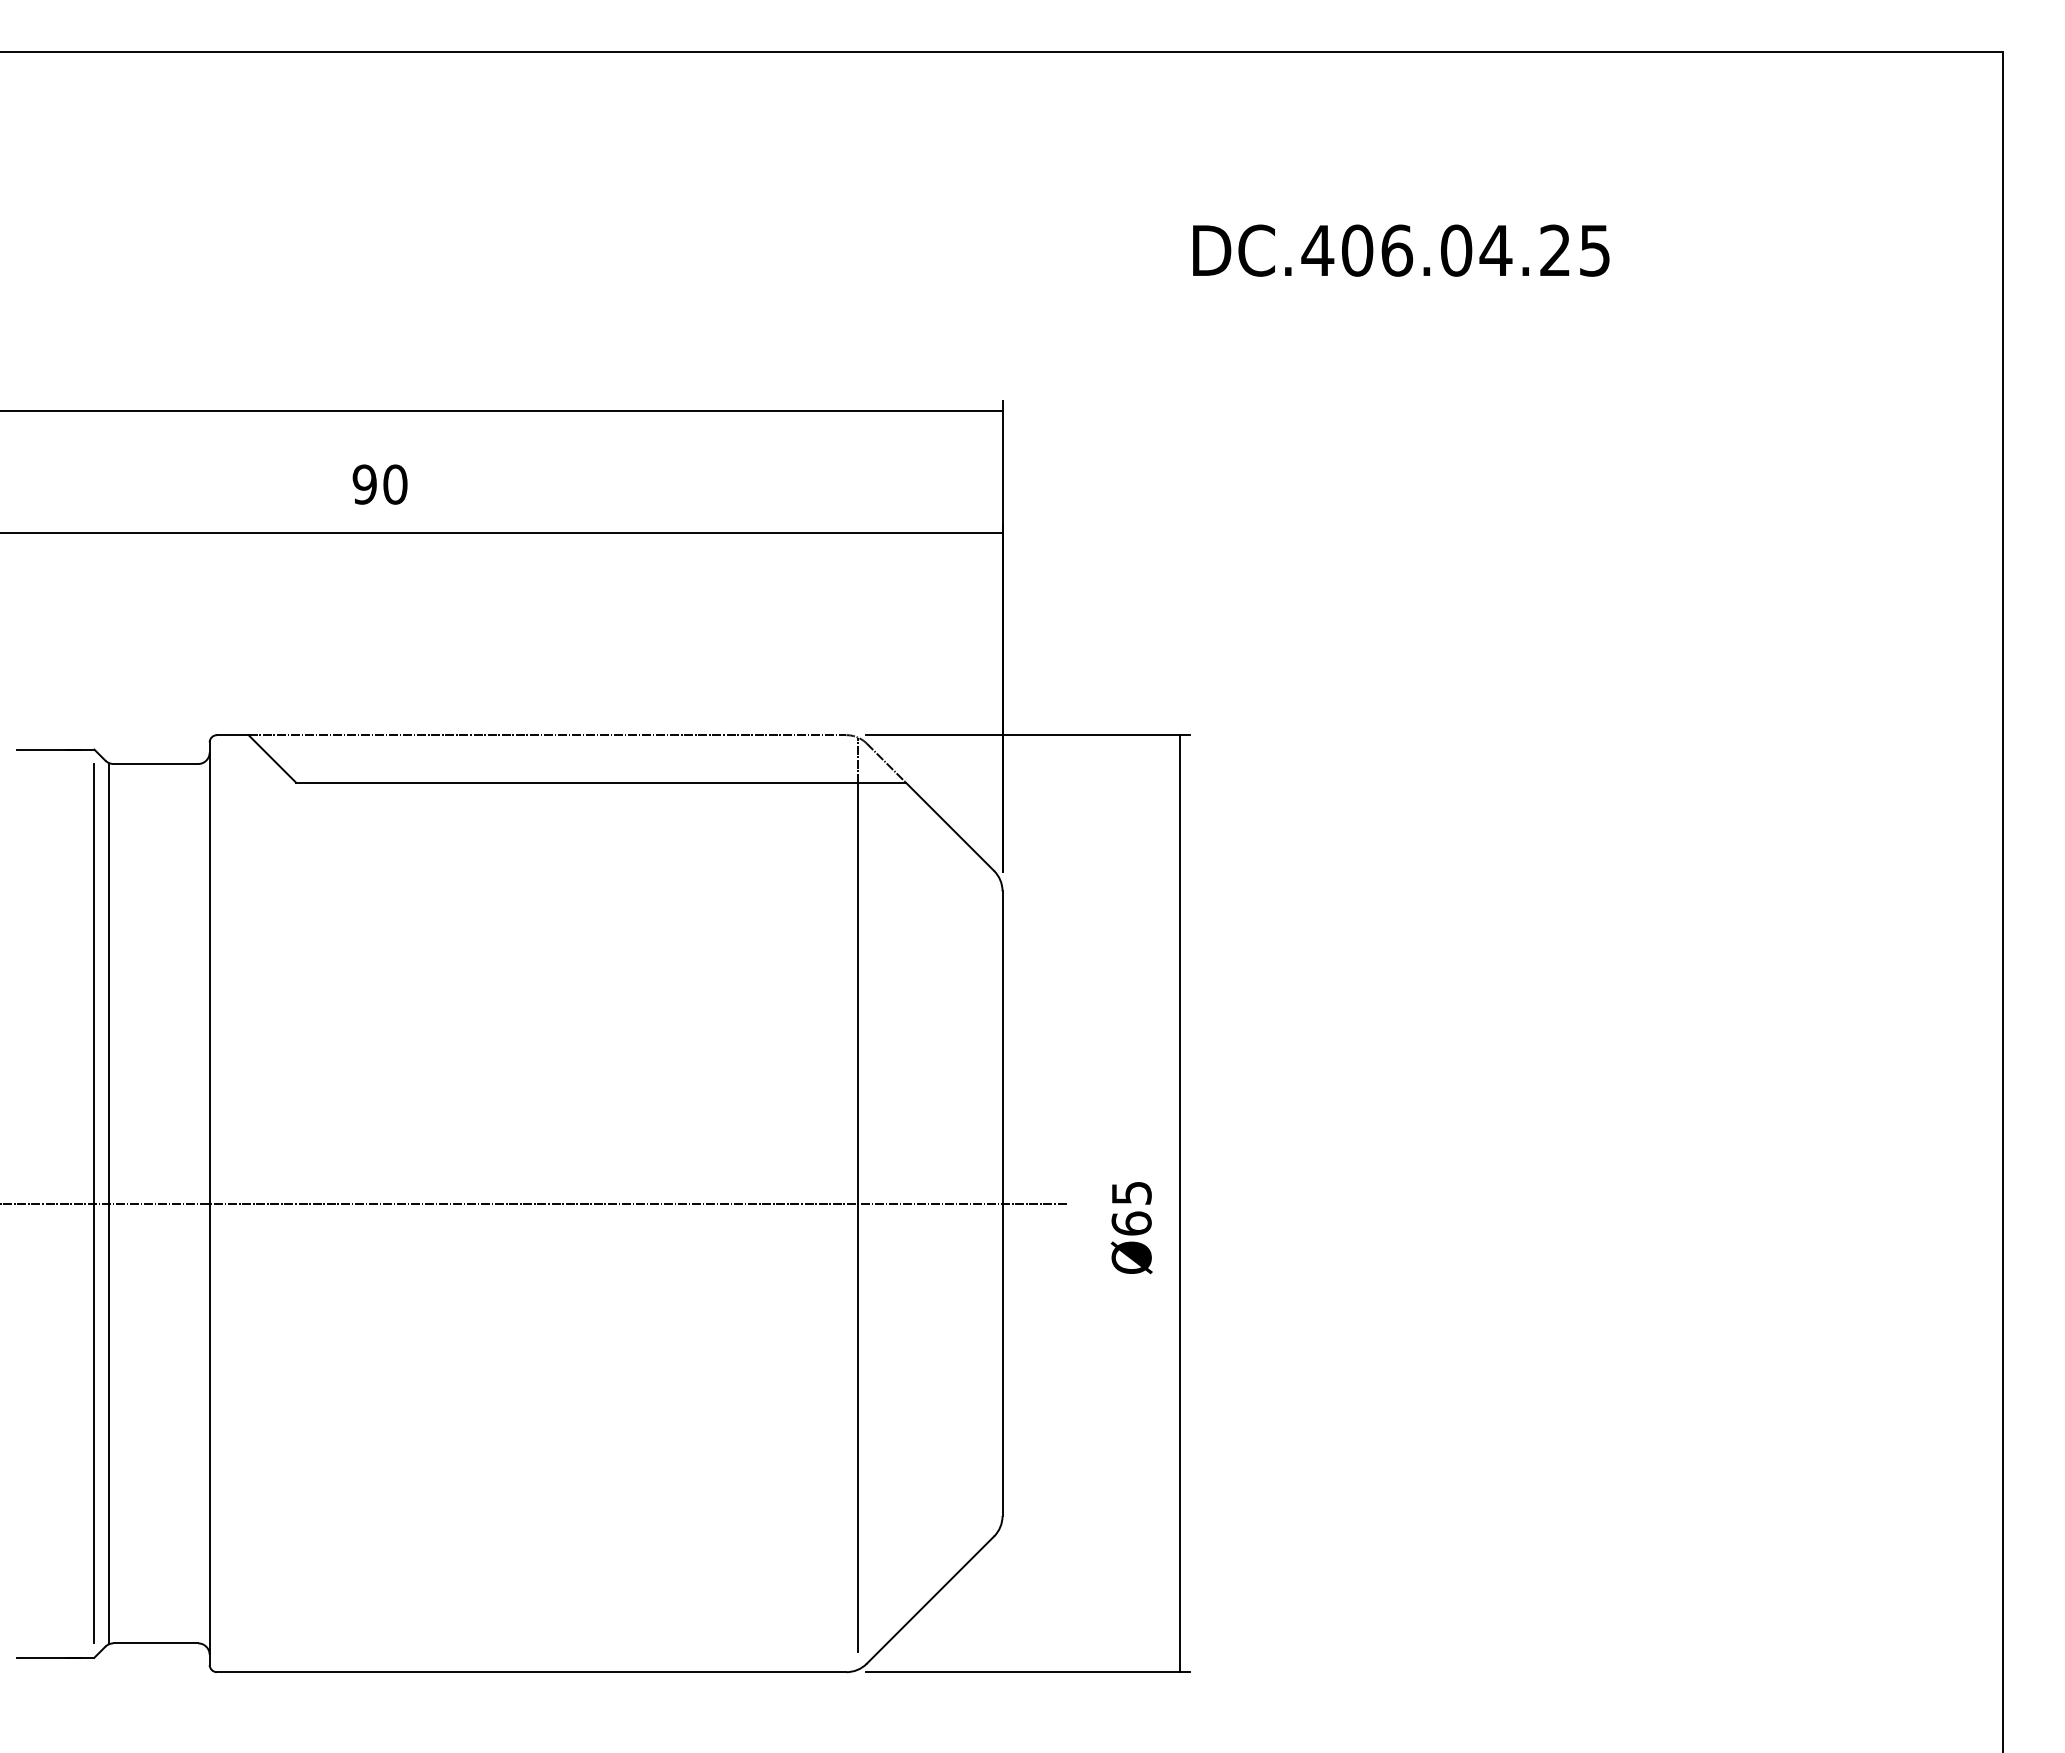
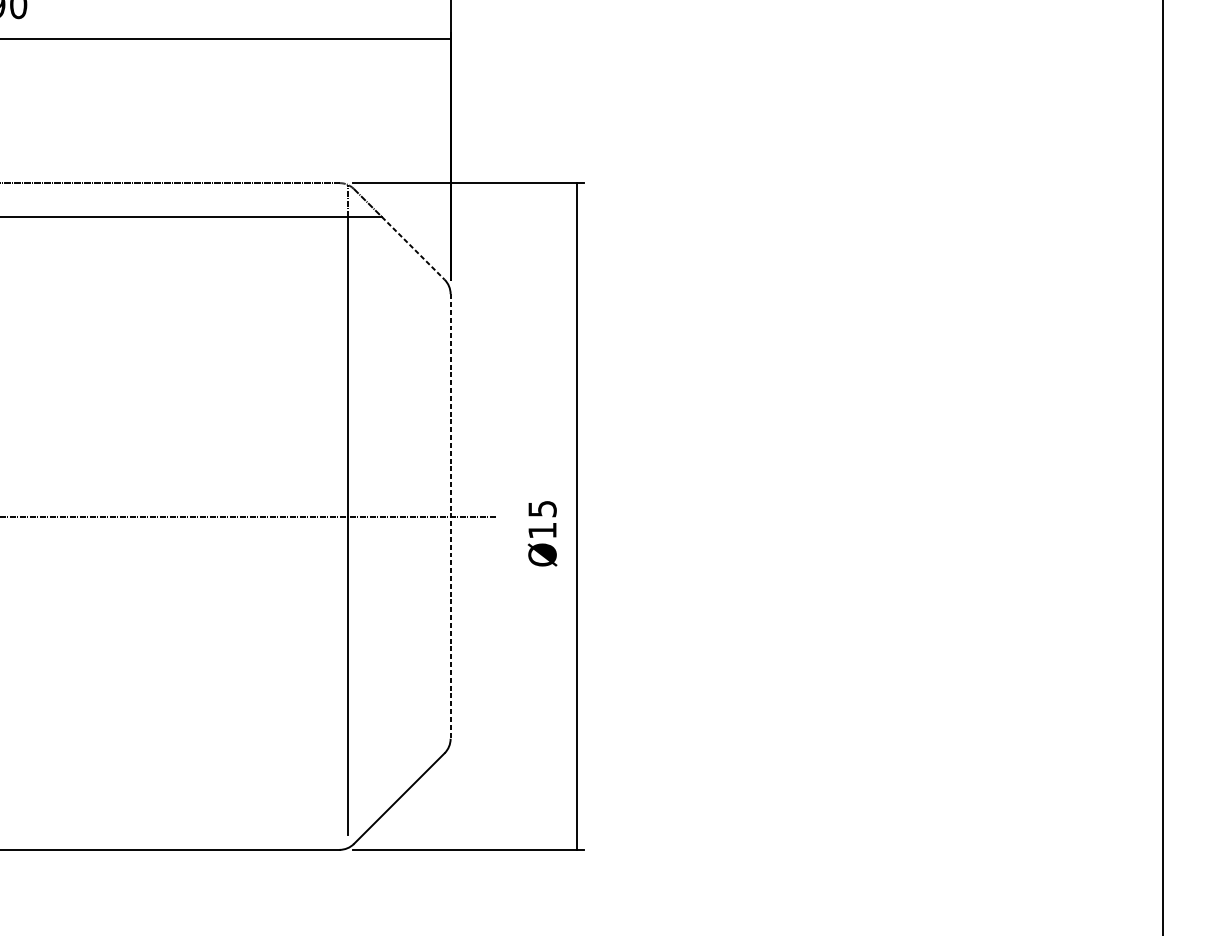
line: (950, 827) -> (413, 248), solid -> dashed
line: (1002, 1204) -> (450, 517), solid -> dashed
text: (1131, 1223) -> (542, 530), Ø65 -> Ø15

